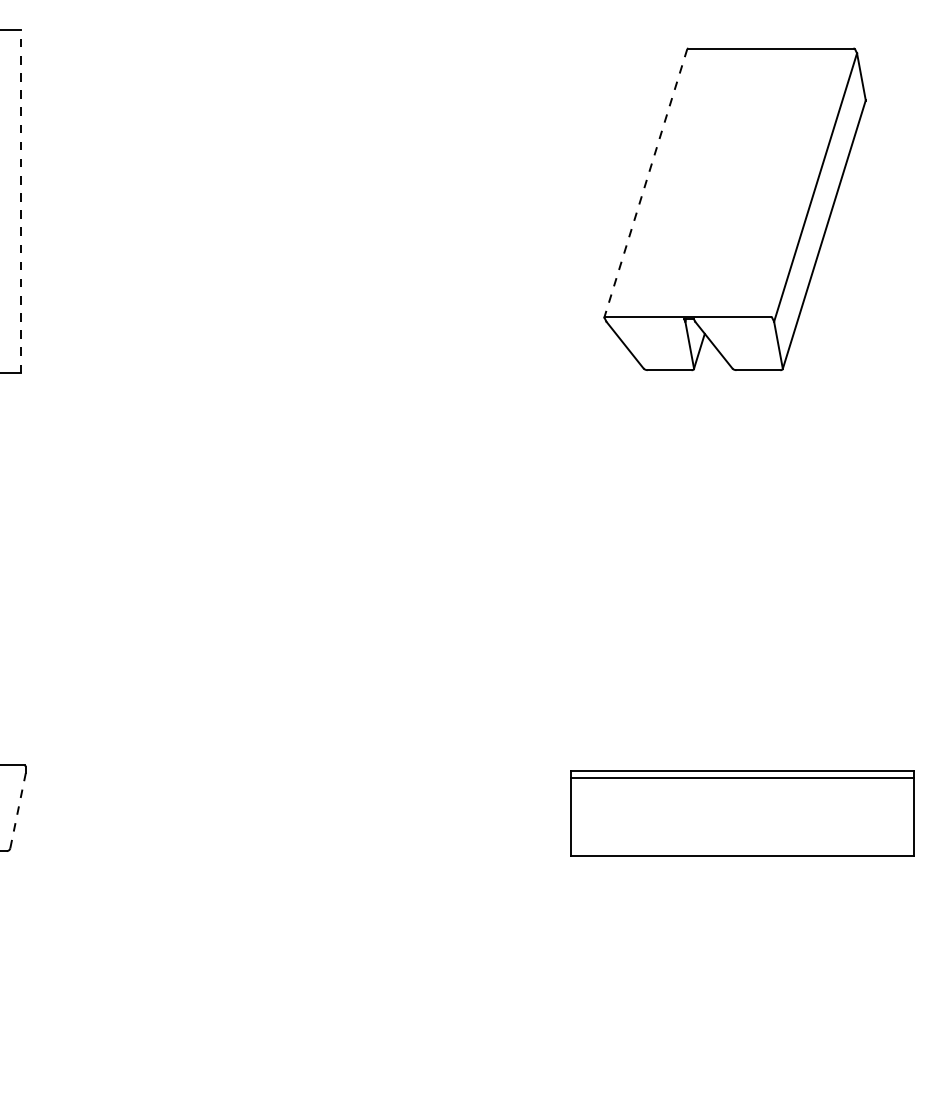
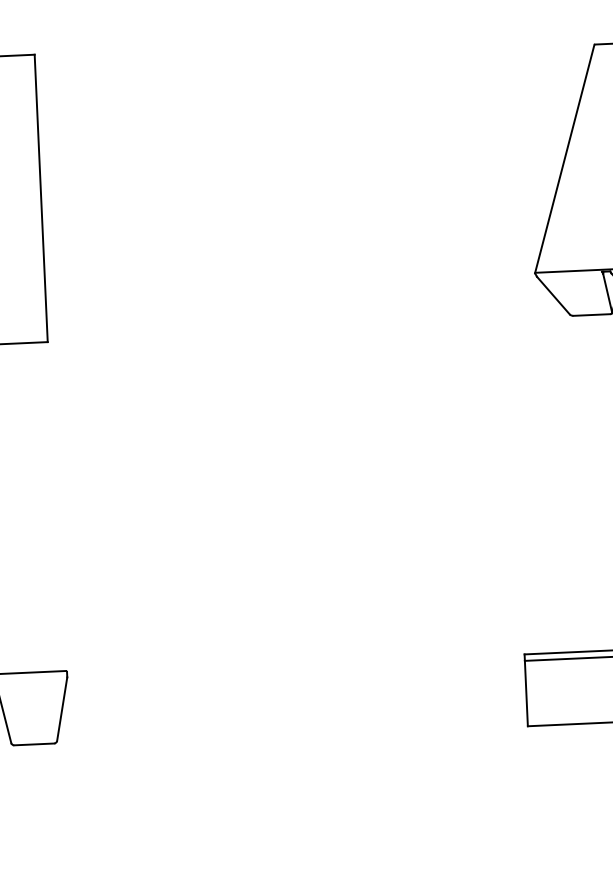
line: (645, 183) -> (564, 159), dashed -> solid
line: (20, 201) -> (41, 198), dashed -> solid
line: (18, 810) -> (62, 708), dashed -> solid

